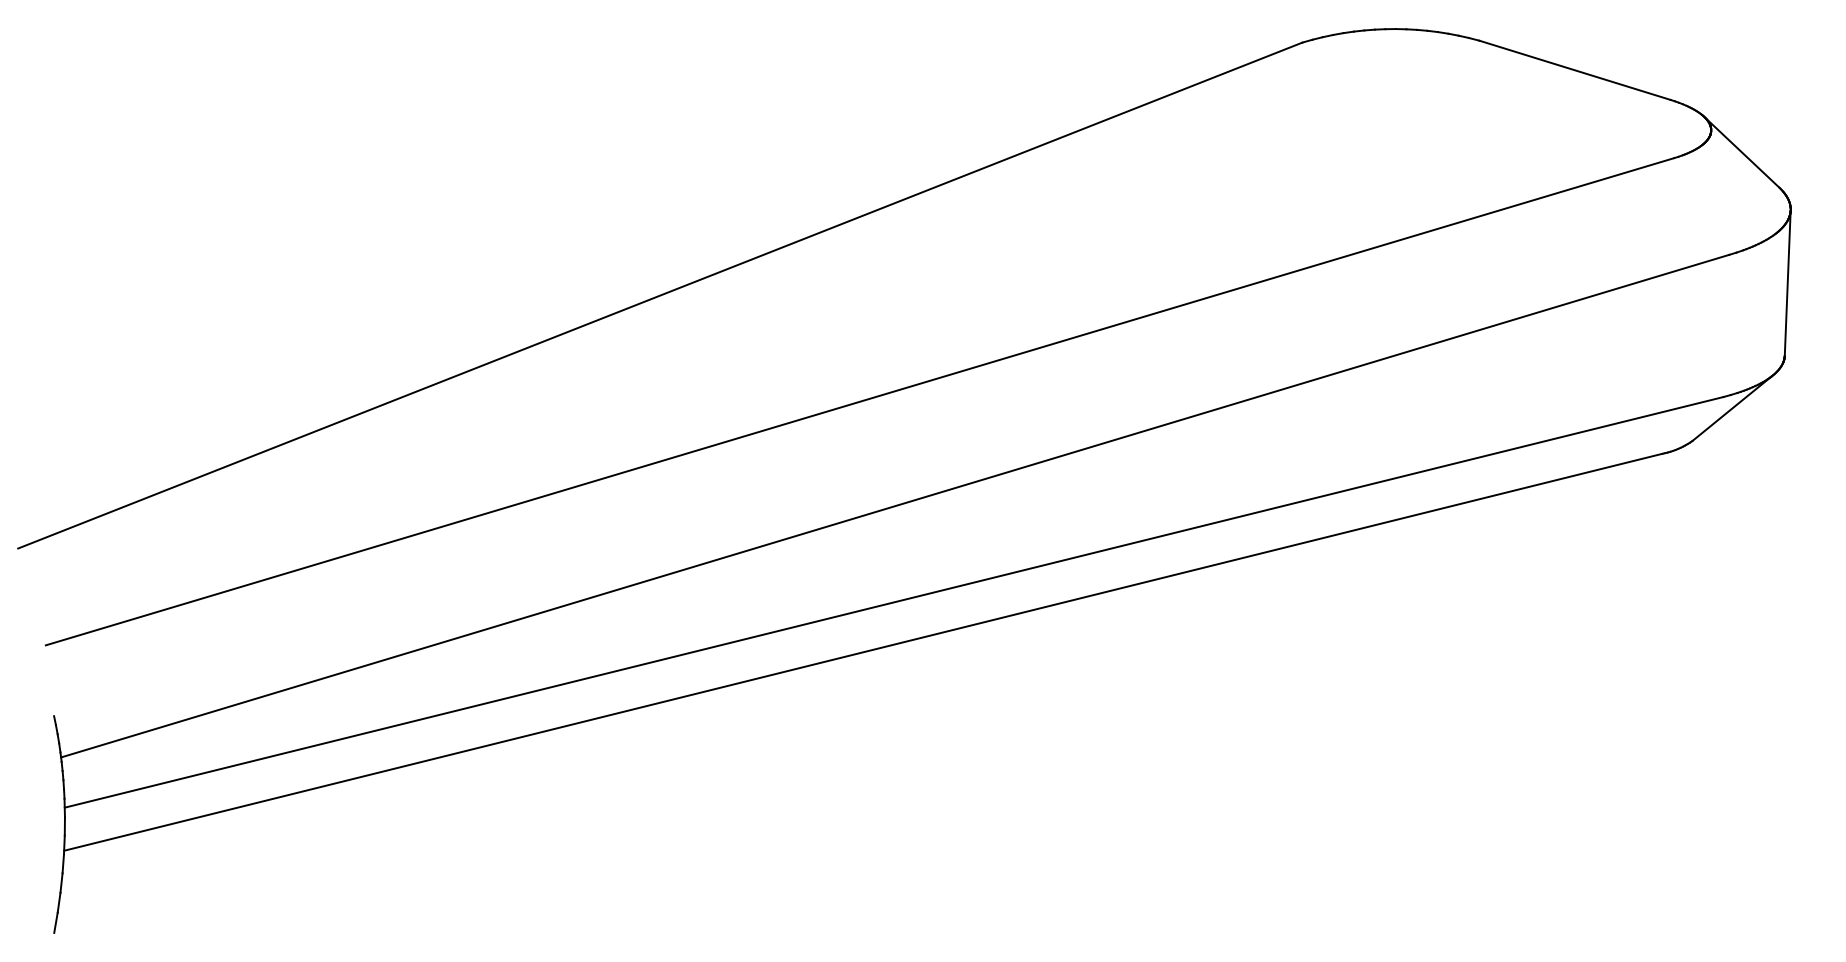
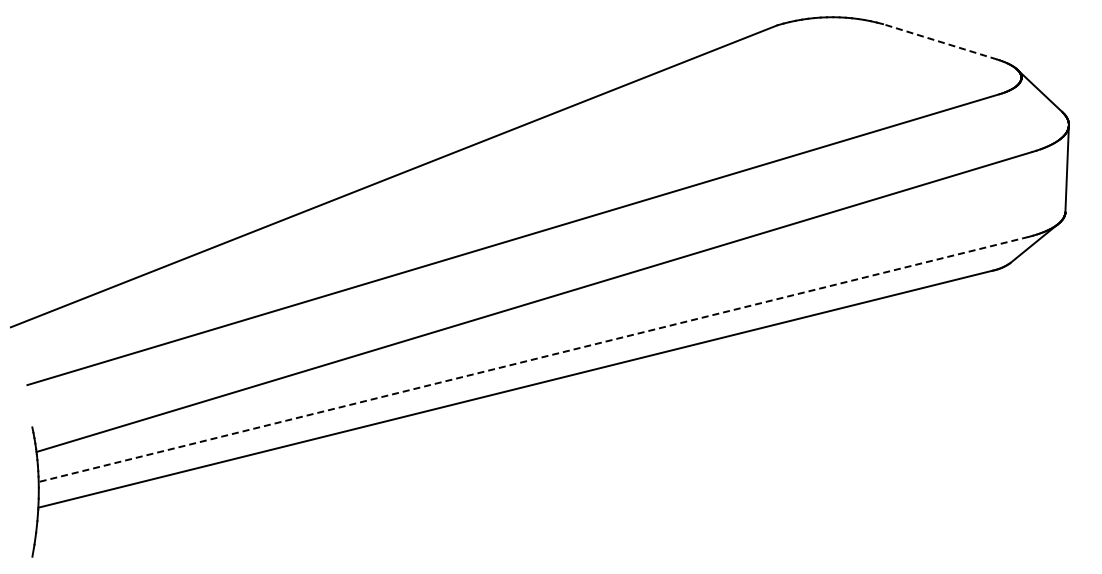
line: (1575, 69) -> (940, 41), solid -> dashed
line: (893, 602) -> (533, 359), solid -> dashed

